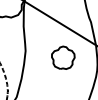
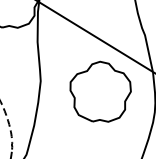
part: (63, 57) -> (101, 91), size x1.67

